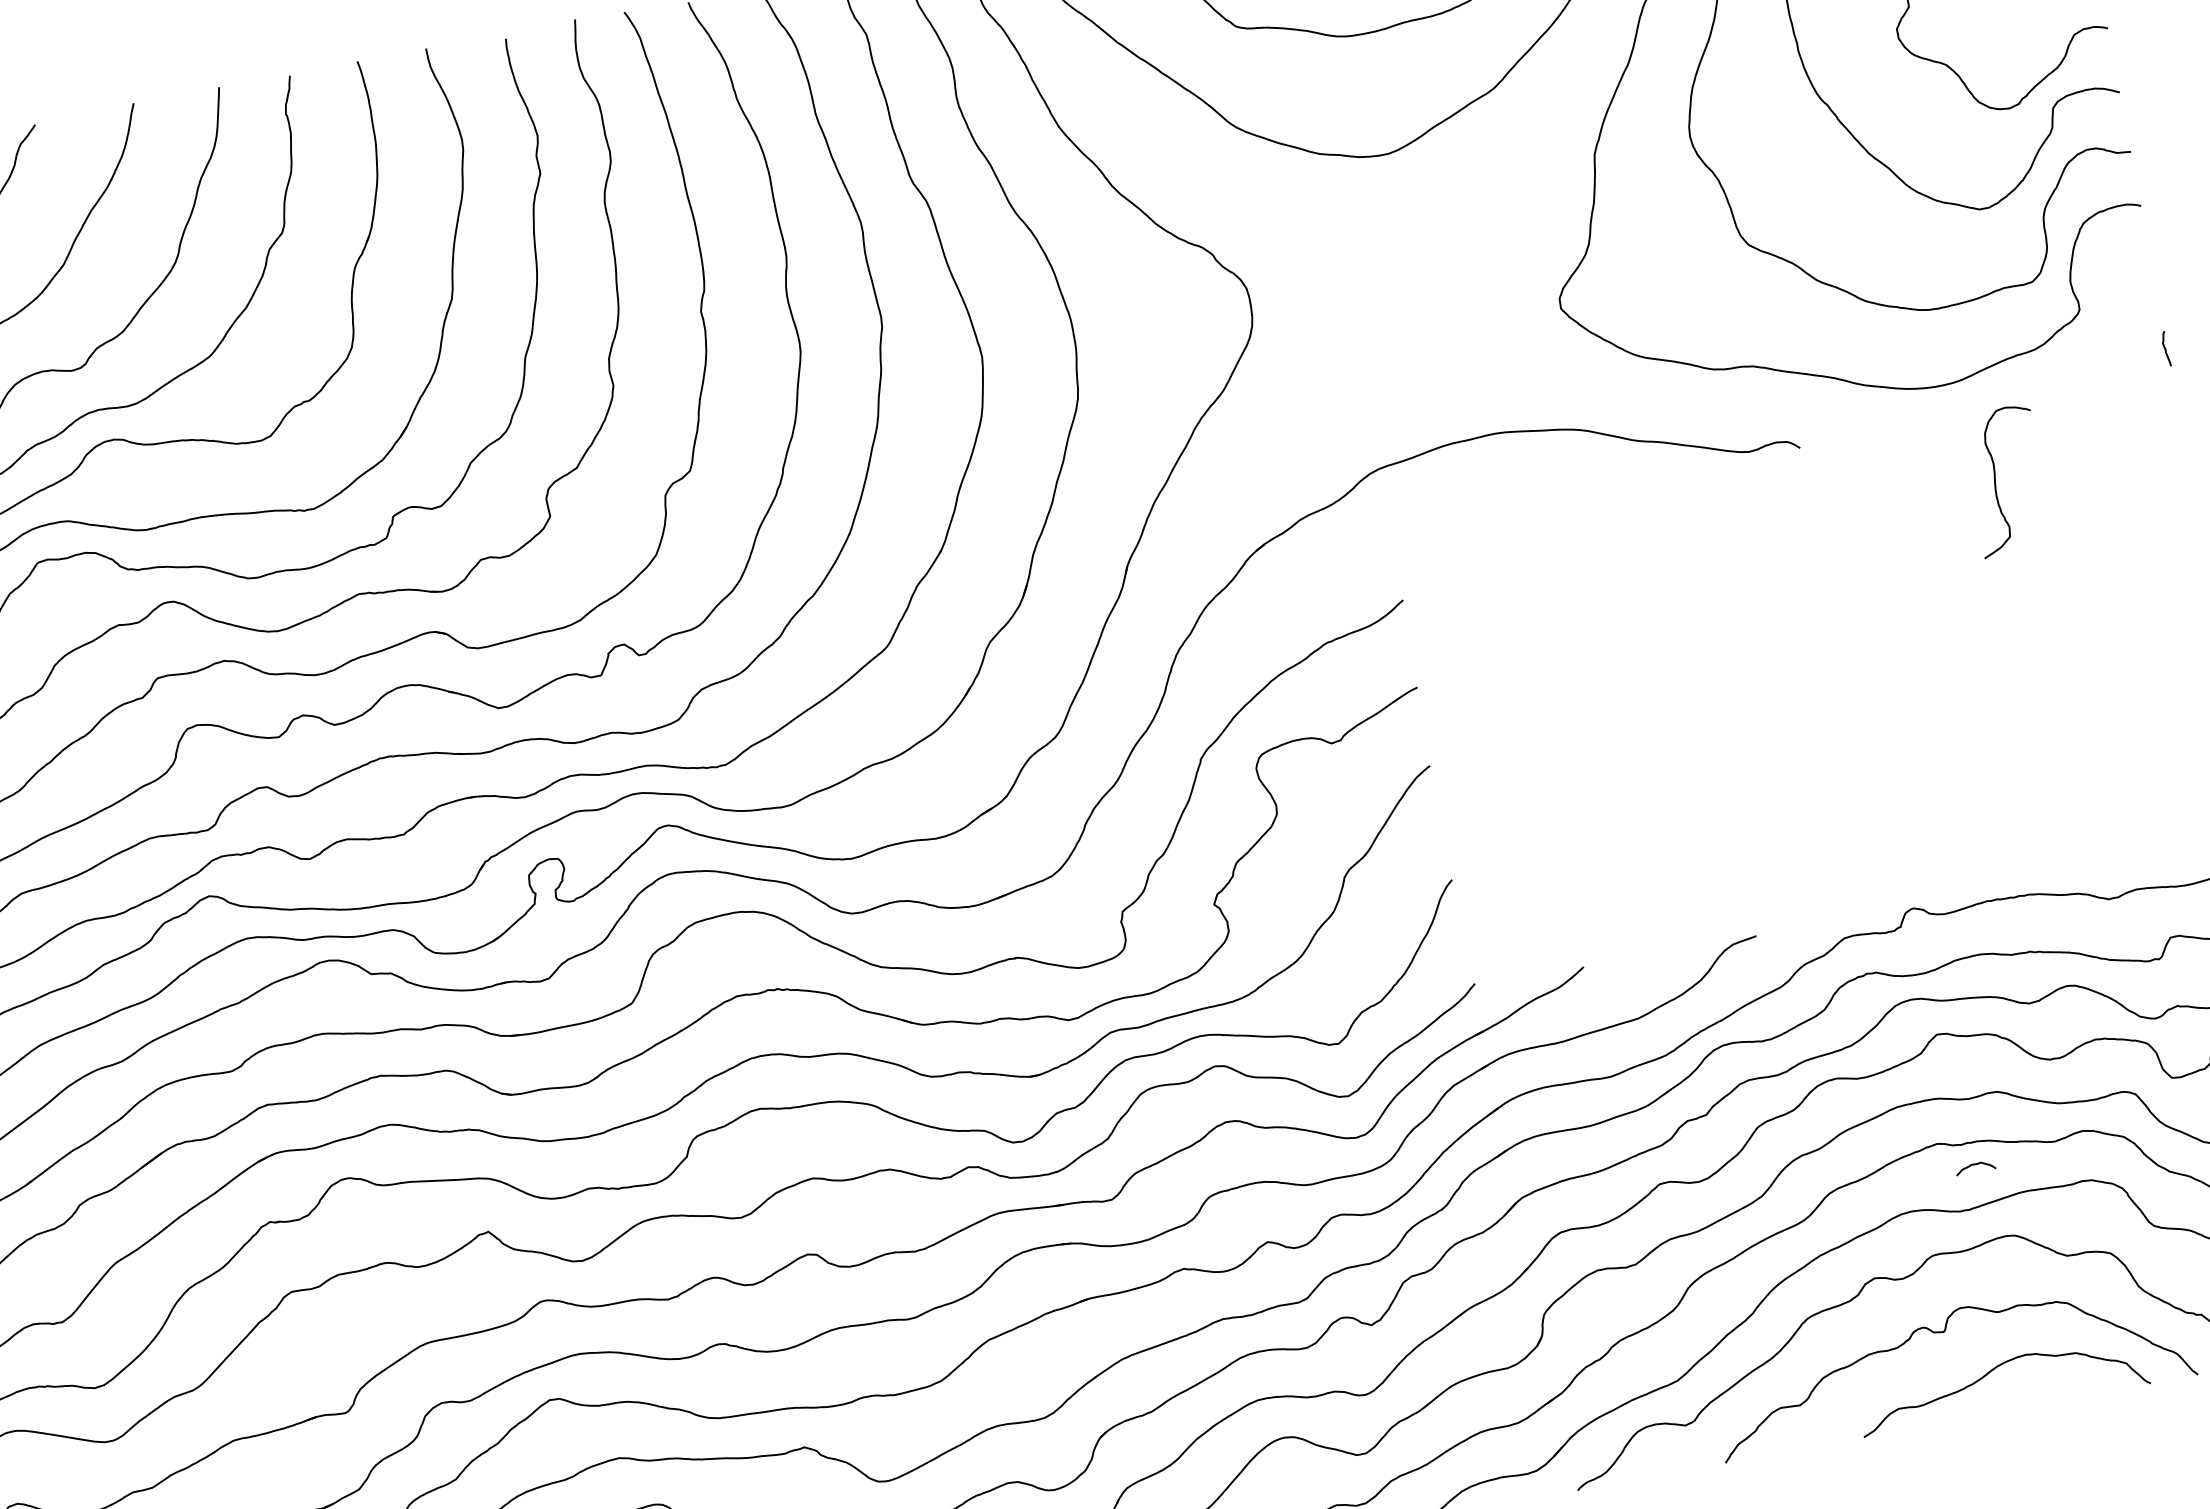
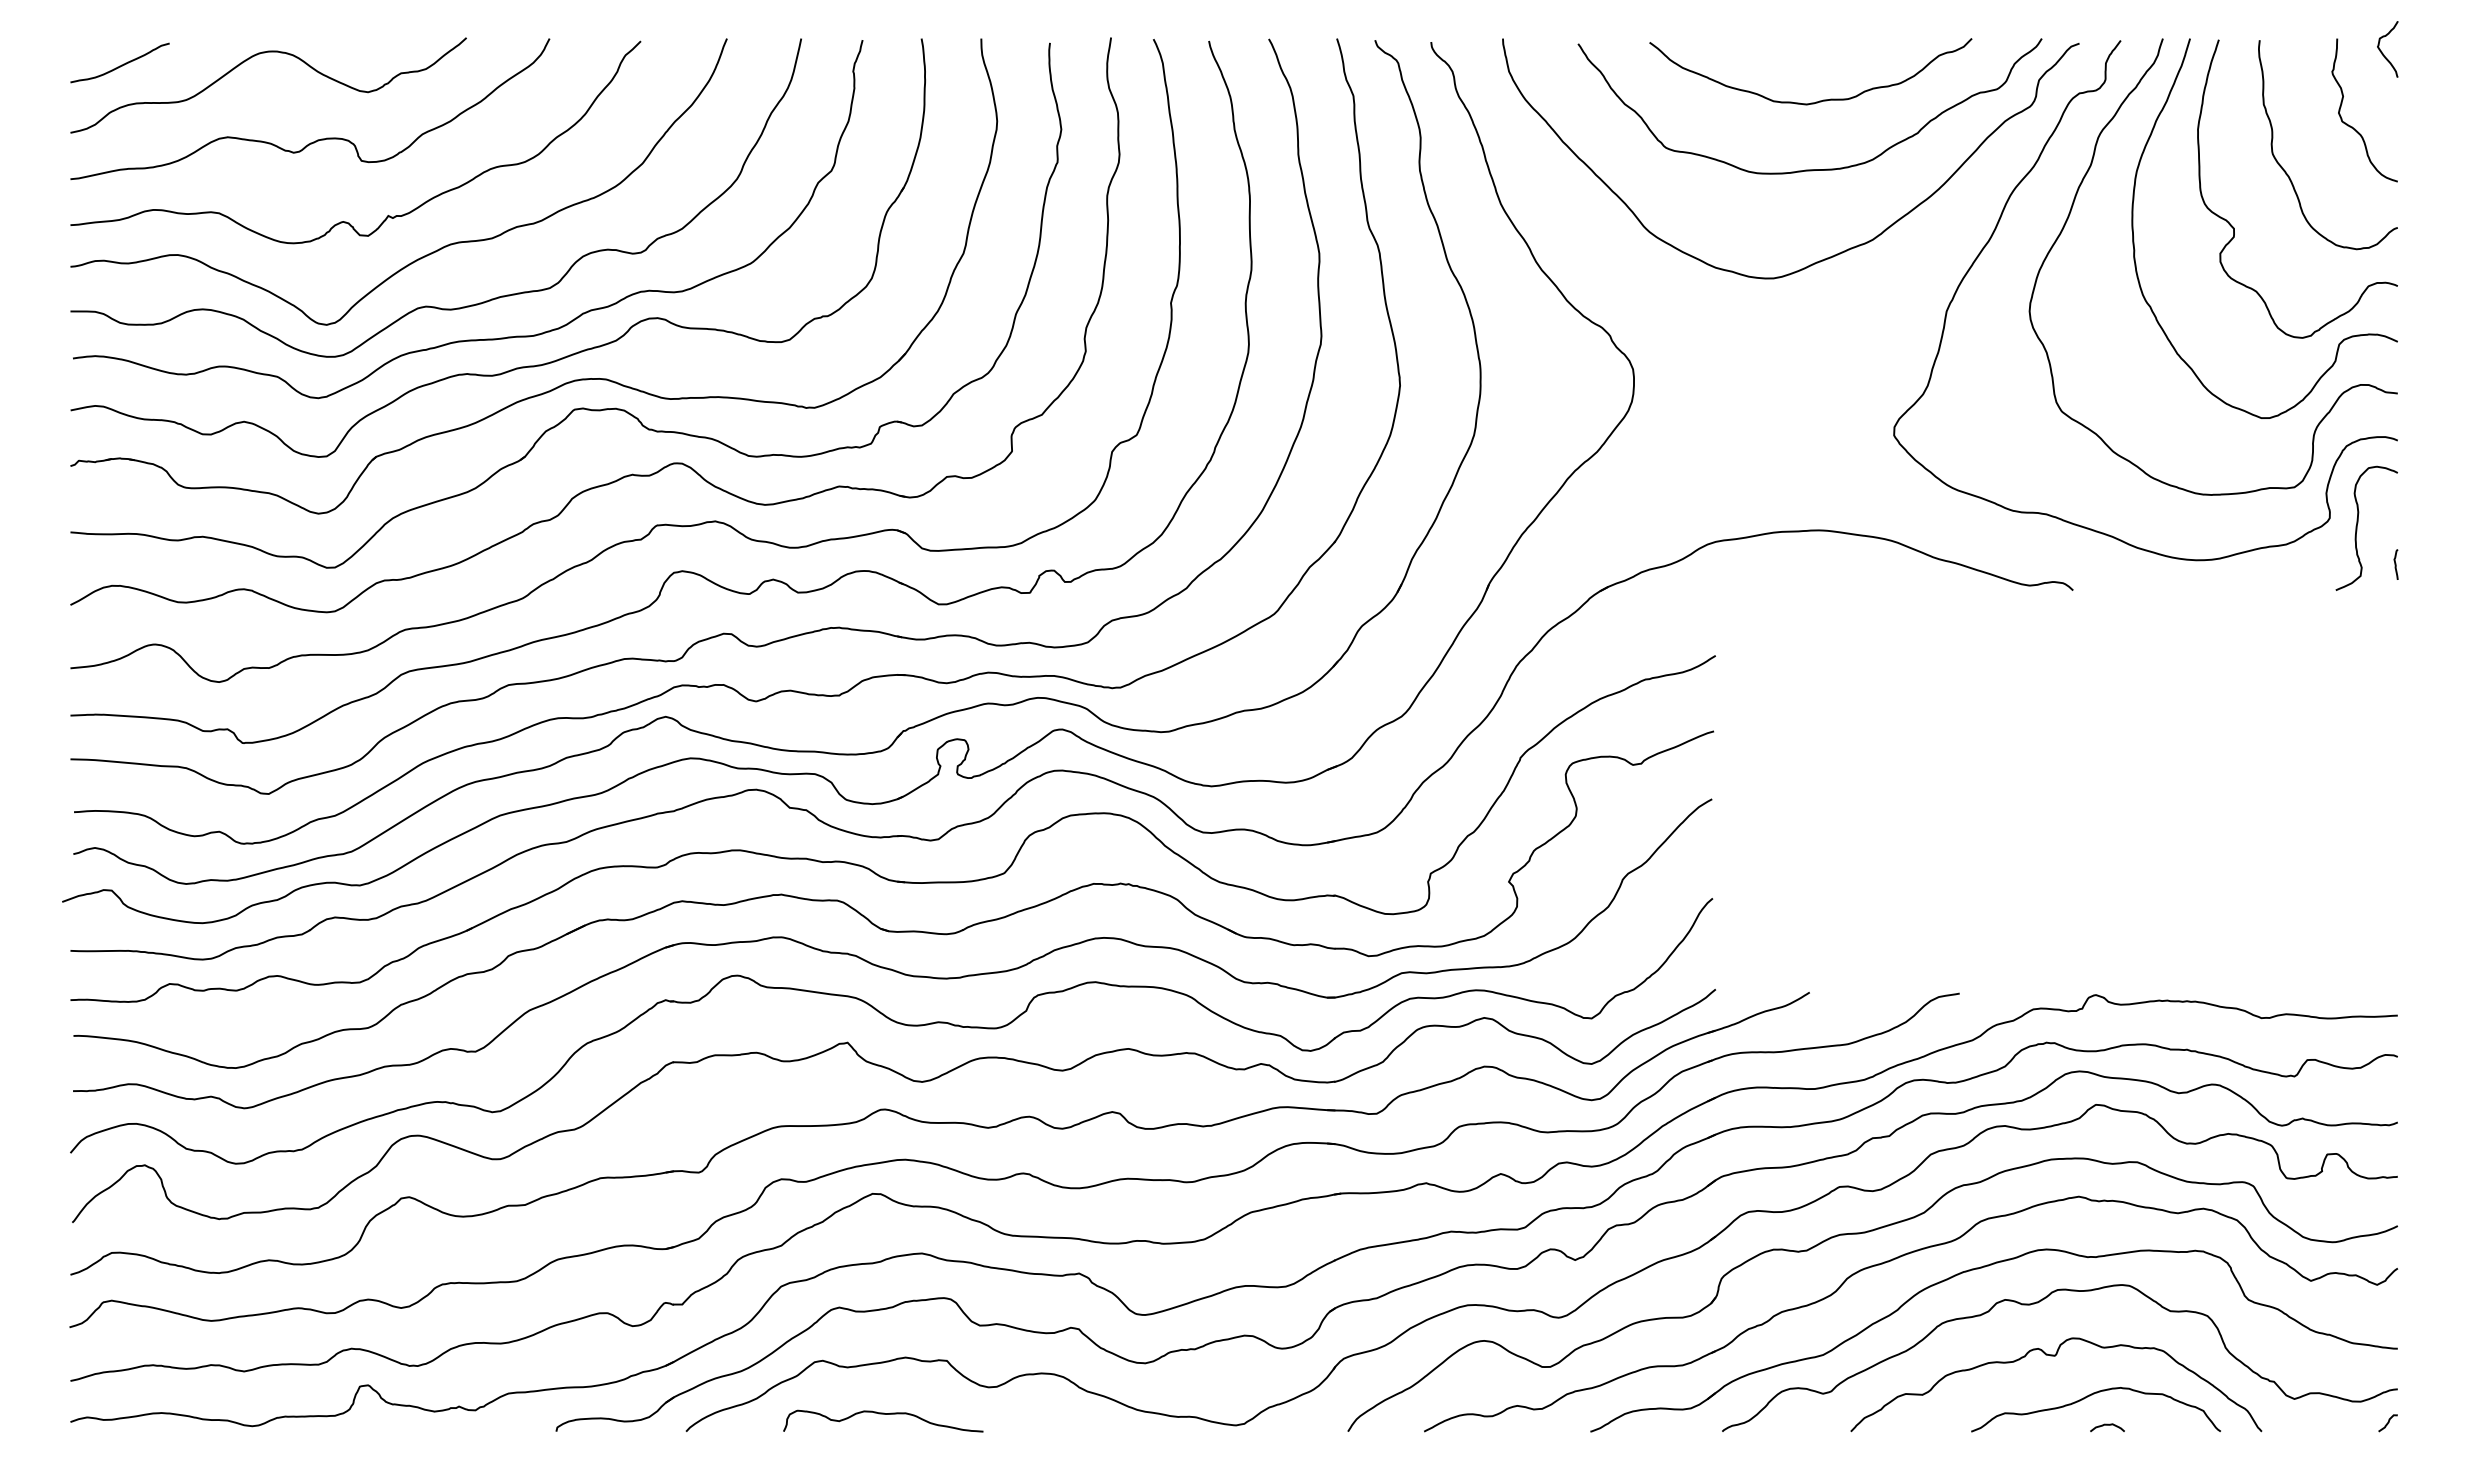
curve: (1996, 476) -> (2358, 523), moved
curve: (1975, 1165) -> (2107, 1425), moved

